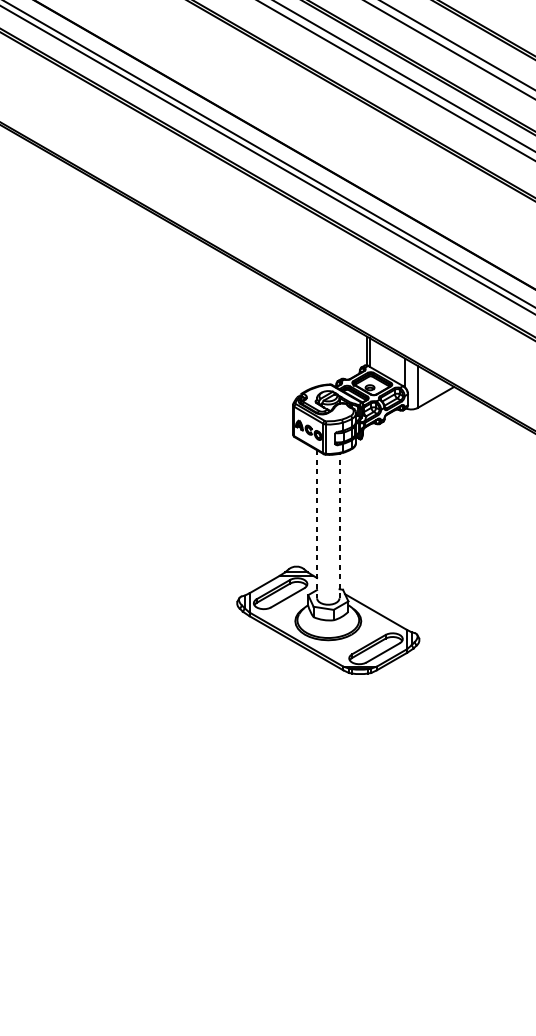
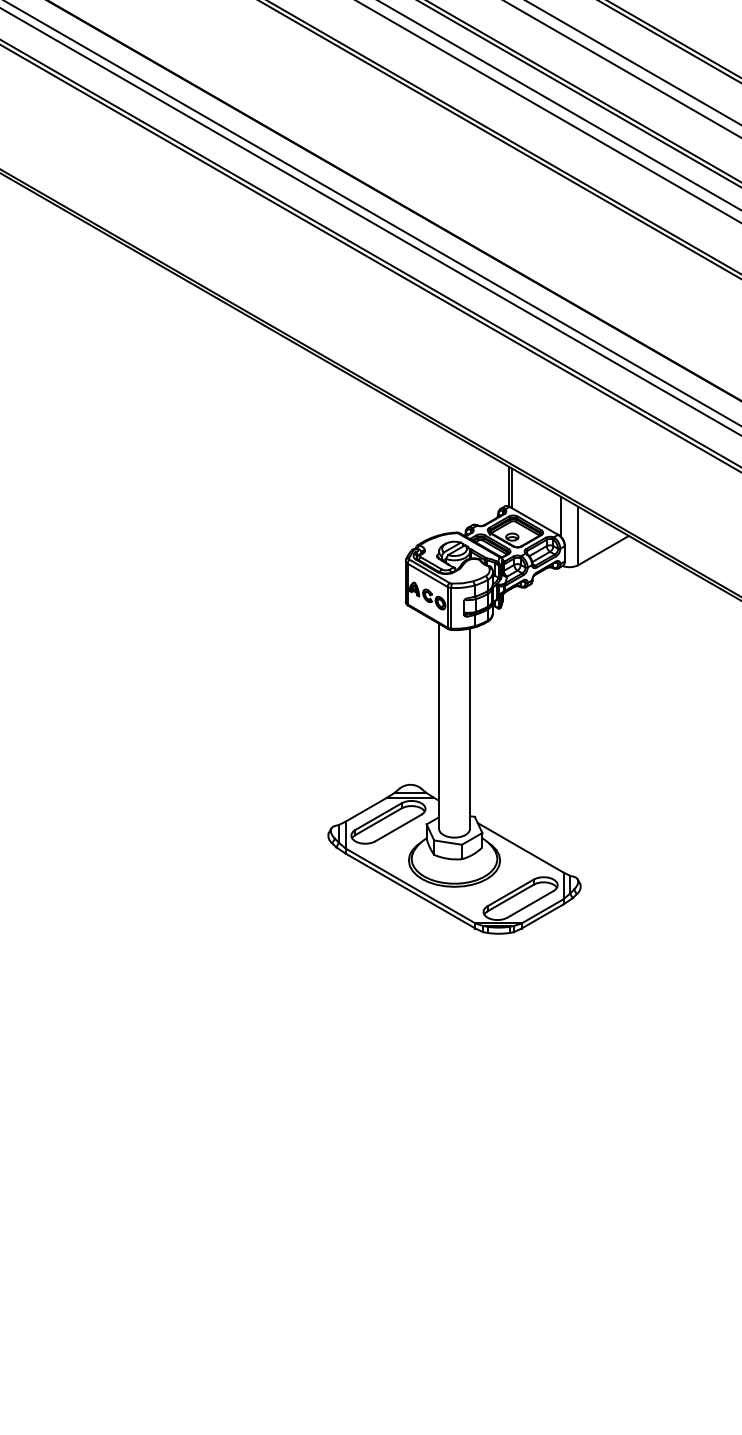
line: (316, 524) -> (438, 726), dashed -> solid
line: (339, 525) -> (470, 728), dashed -> solid

